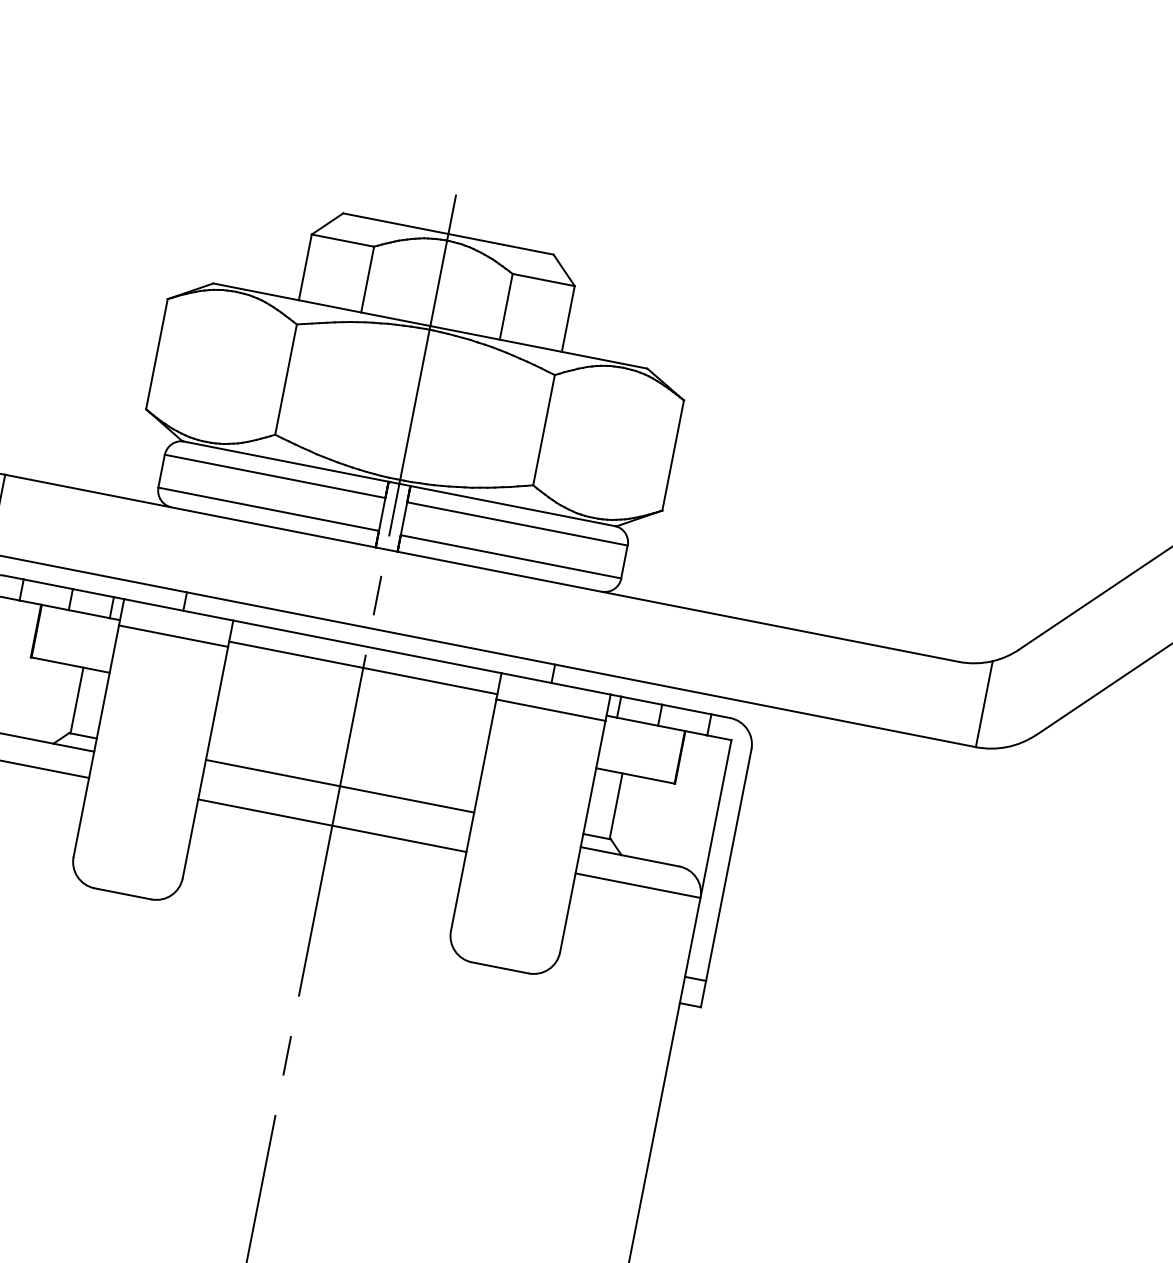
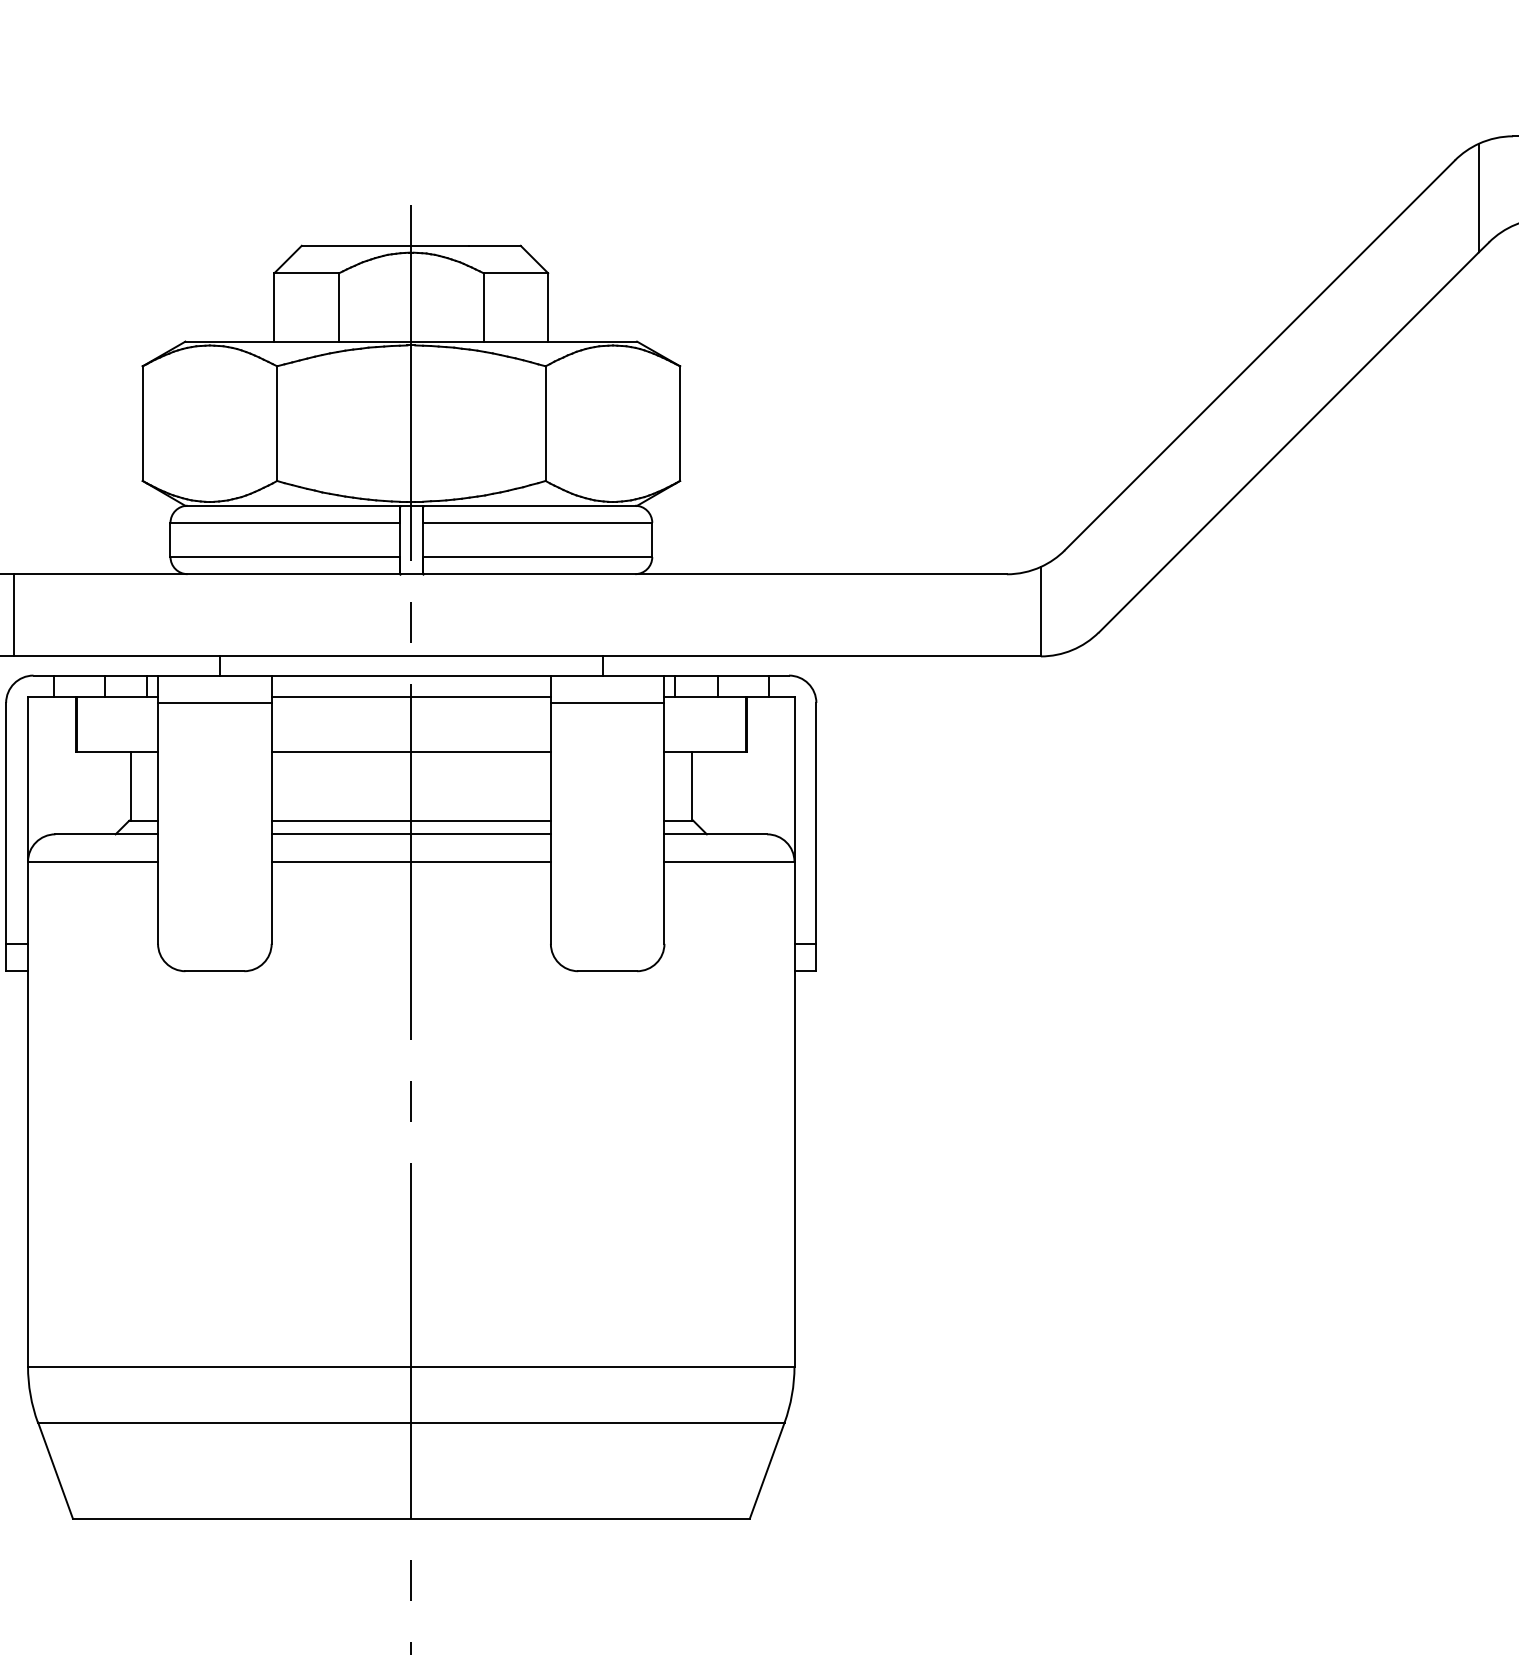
line: (352, 720) -> (410, 752), added
line: (336, 799) -> (410, 834), added

